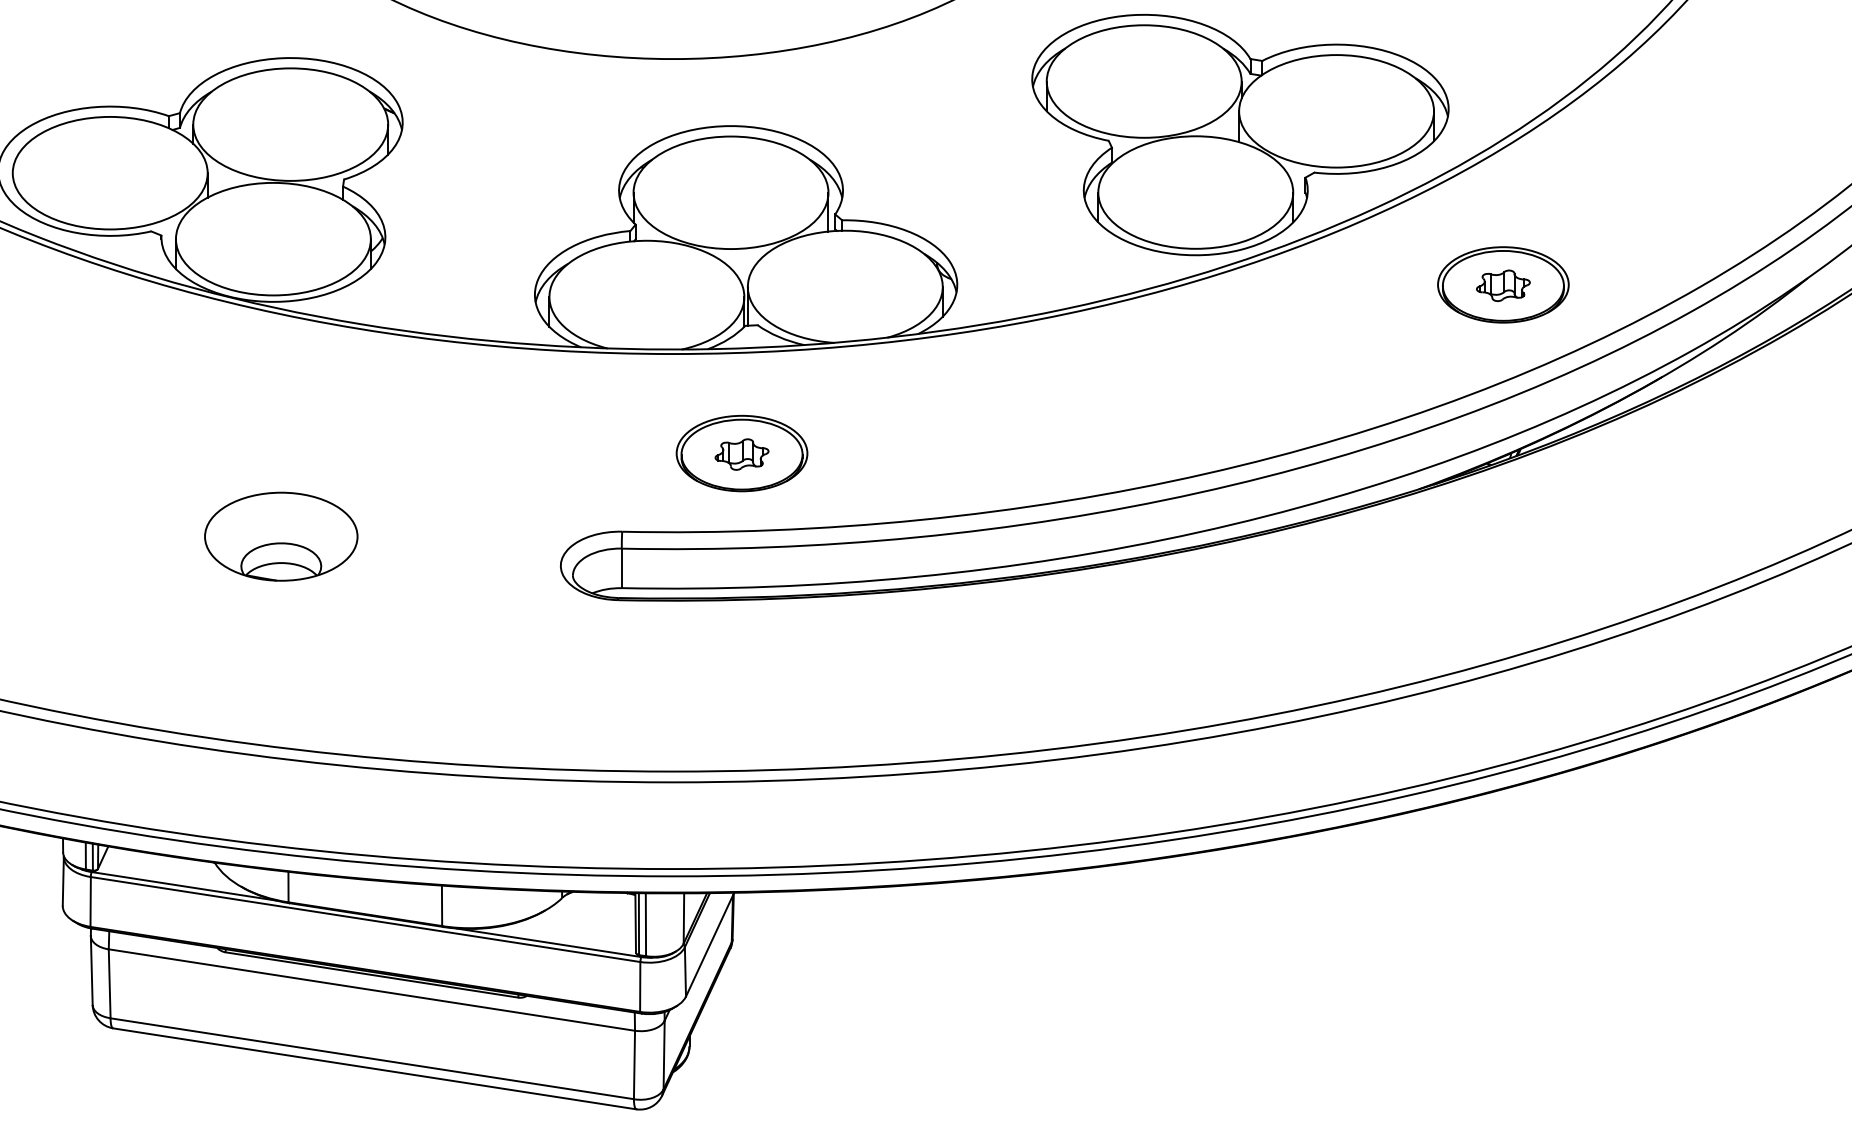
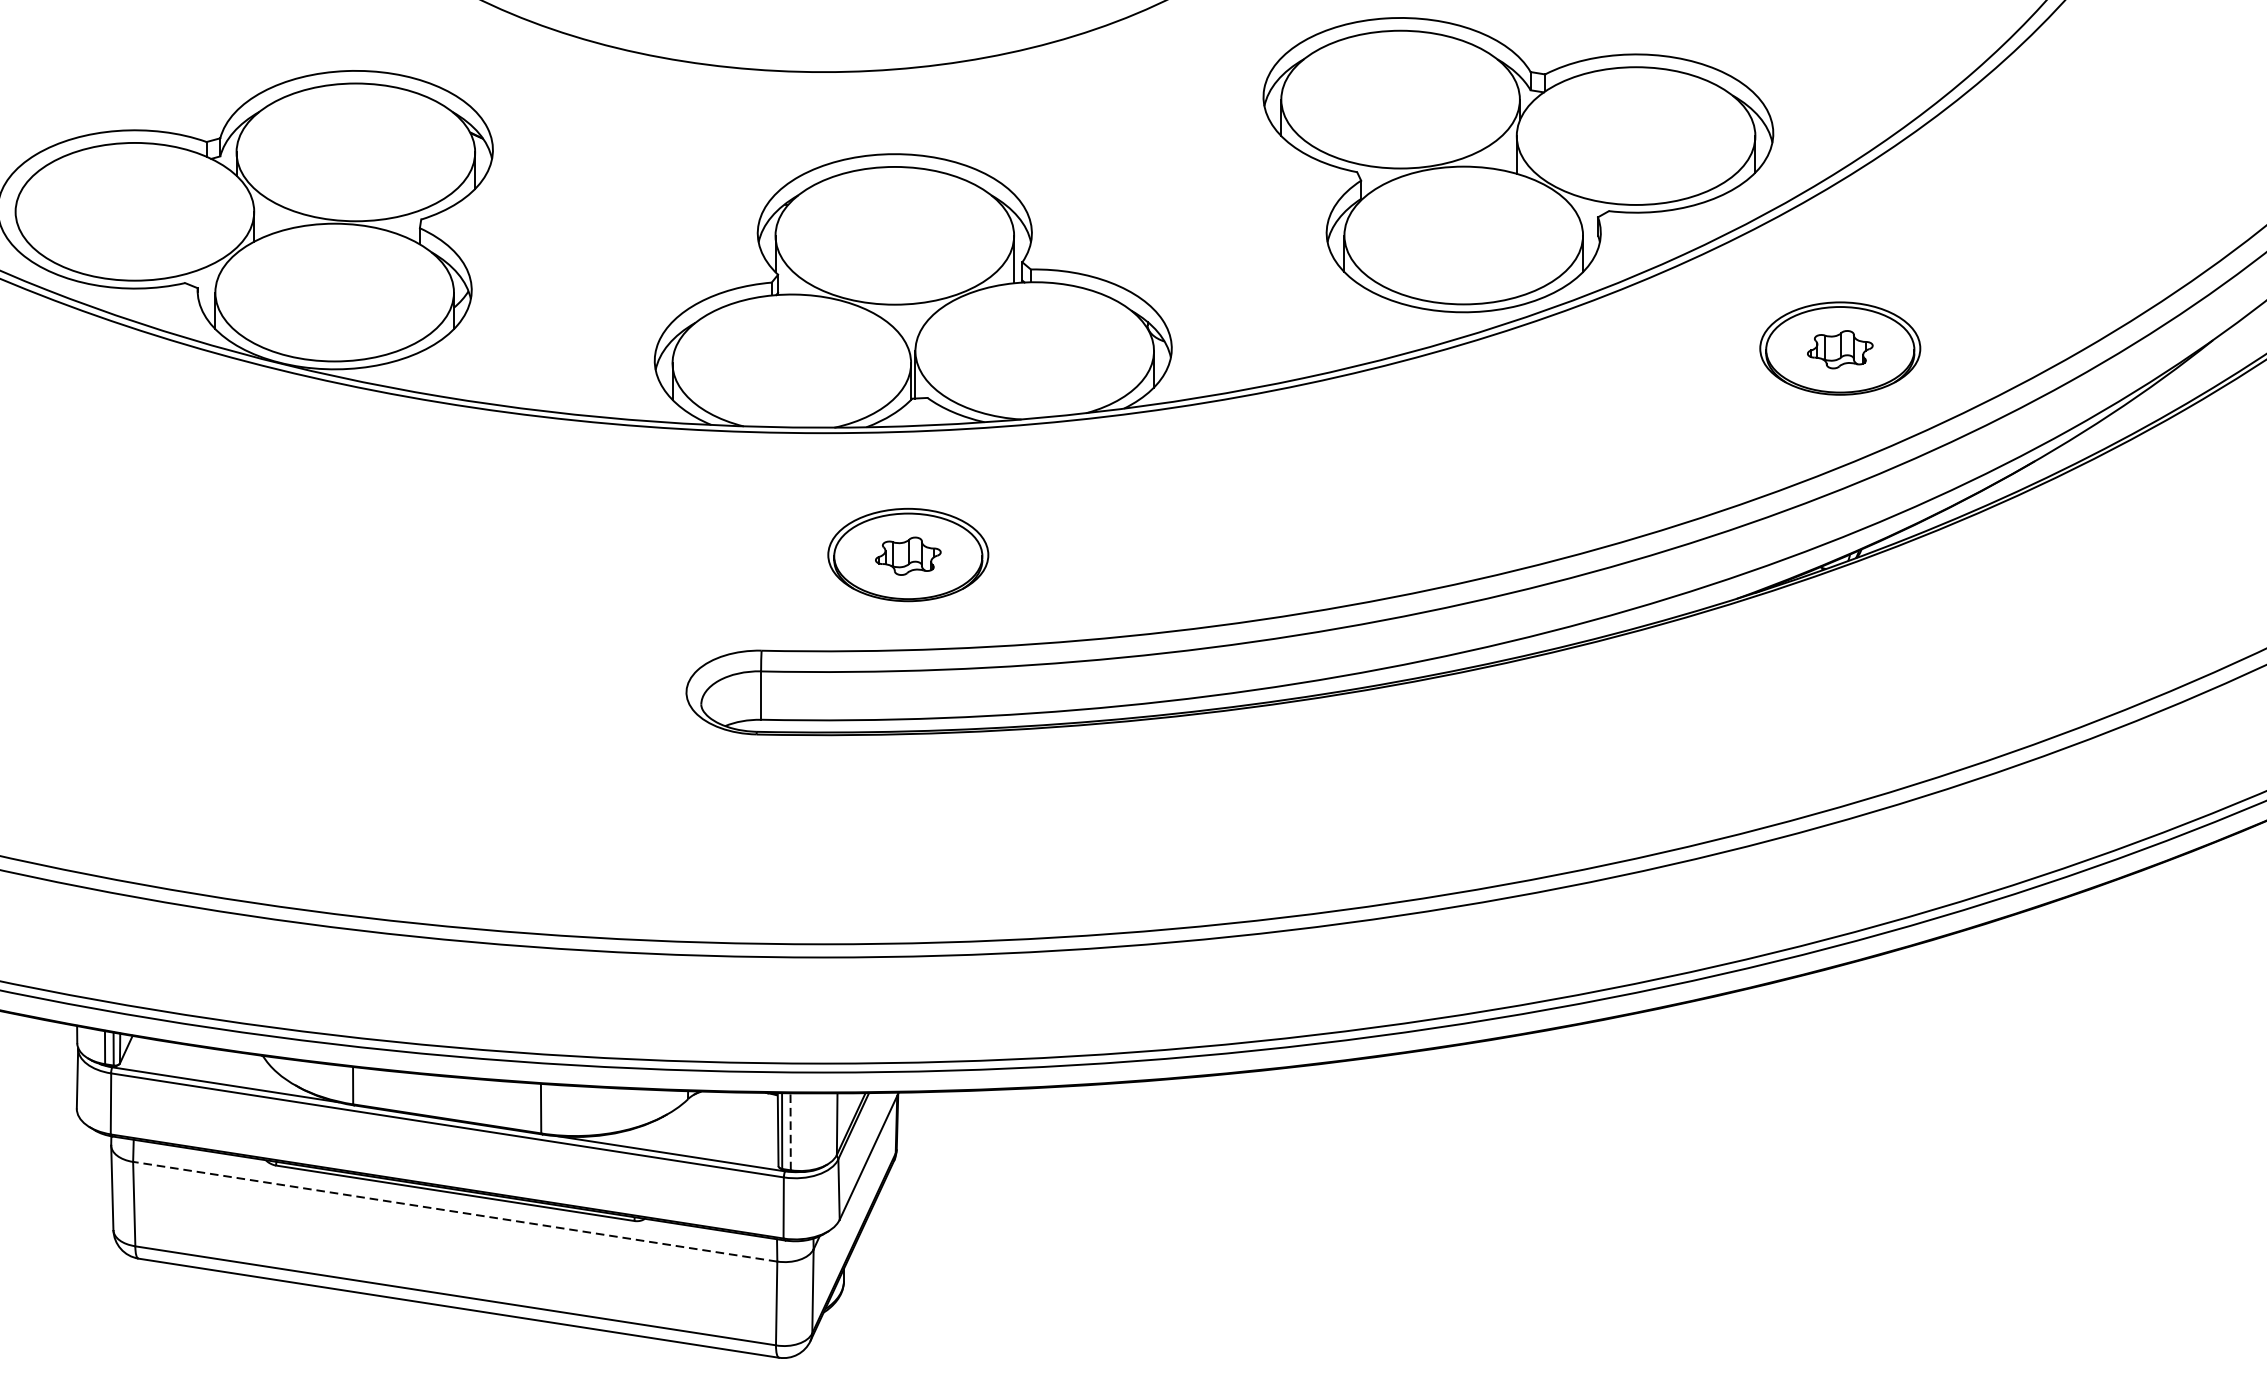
part: (281, 536) -> (344, 656), removed
line: (645, 924) -> (790, 1131), solid -> dashed
line: (371, 989) -> (454, 1211), solid -> dashed

